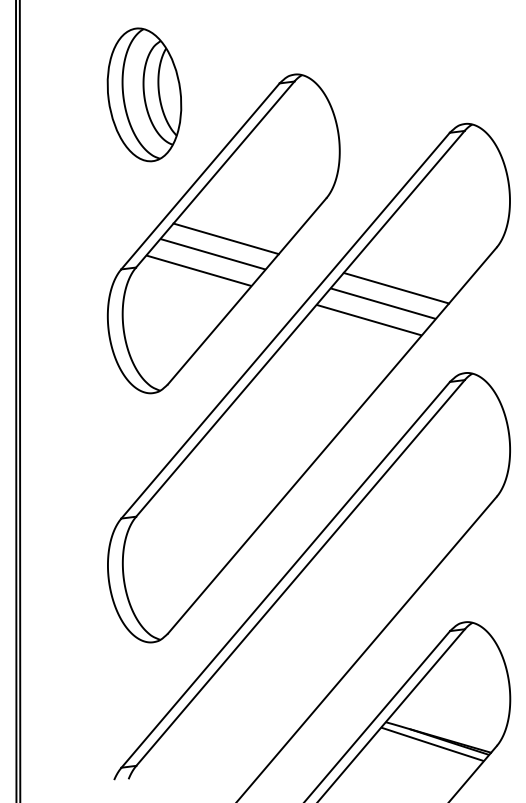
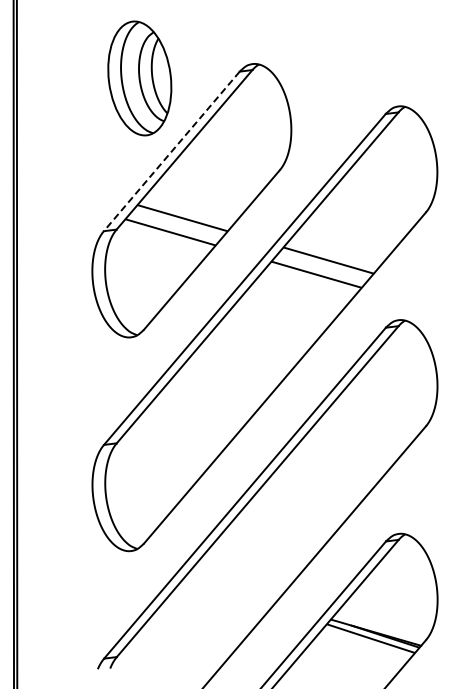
part: (144, 94) -> (139, 78), moved
line: (200, 176) -> (171, 151), solid -> dashed
line: (225, 238) -> (193, 204), removed
line: (395, 288) -> (339, 247), removed

